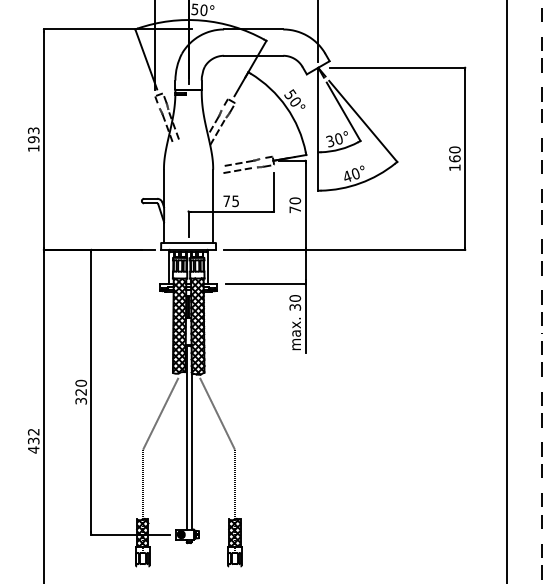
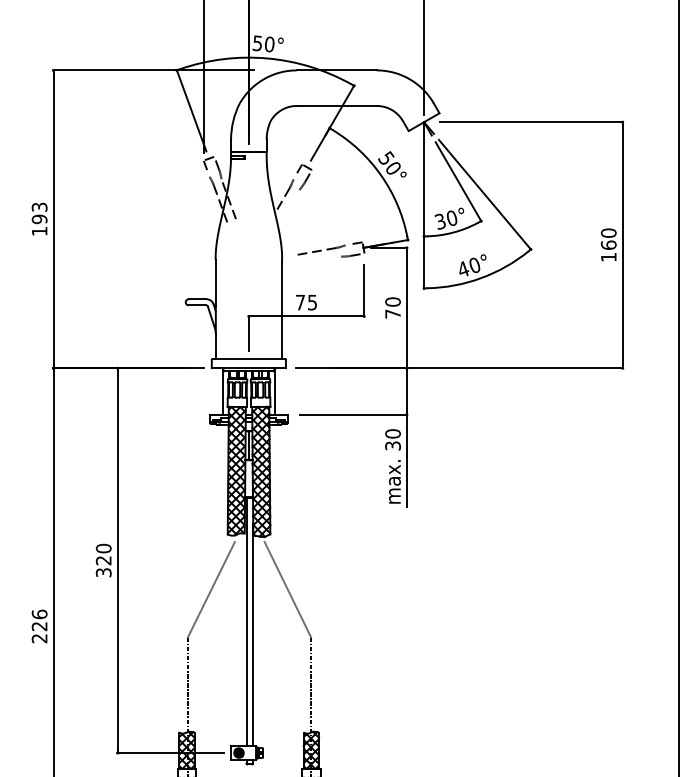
line: (217, 132) -> (287, 209), removed
line: (238, 170) -> (316, 260), removed
text: (33, 440) -> (39, 625), 432 -> 226

